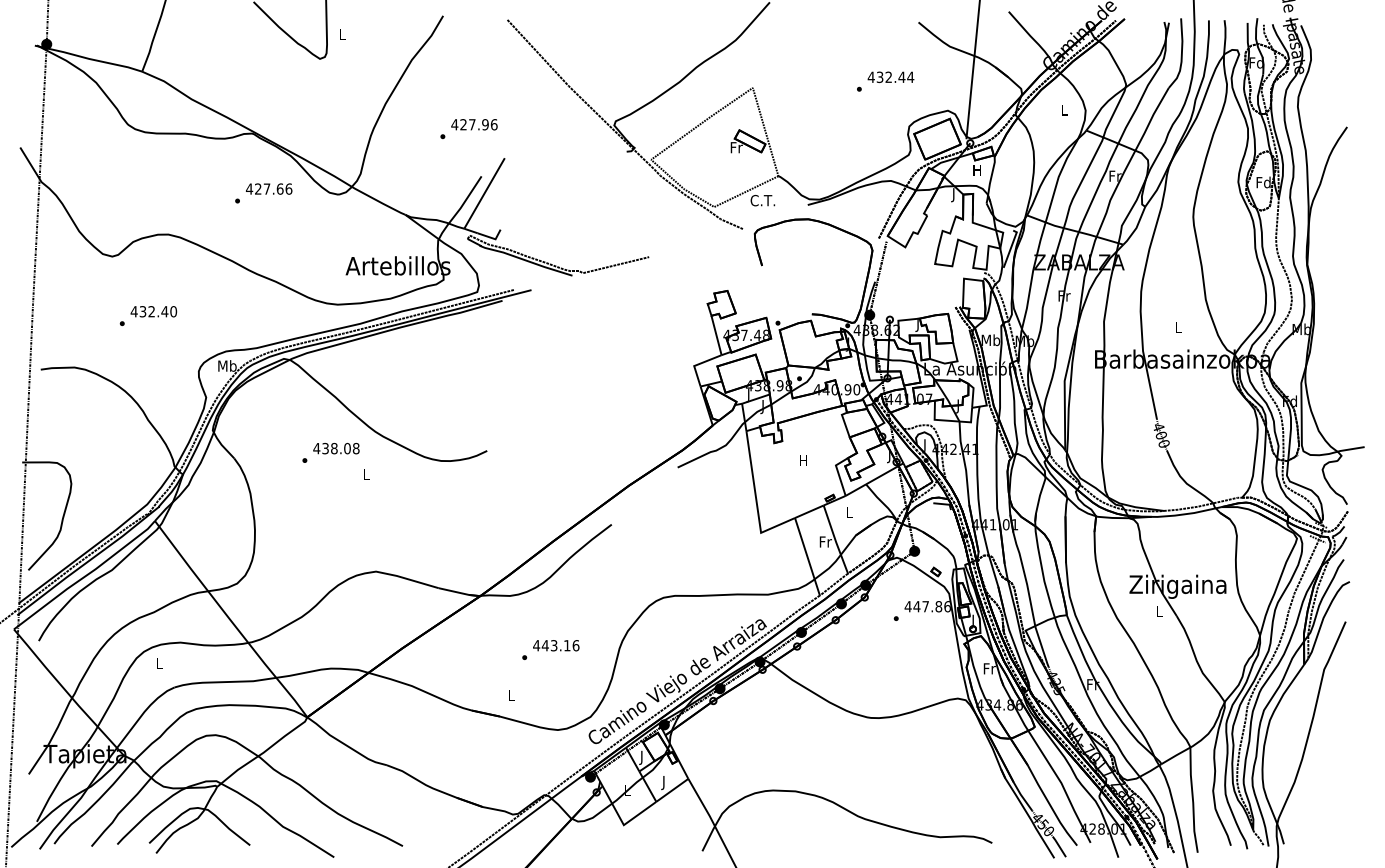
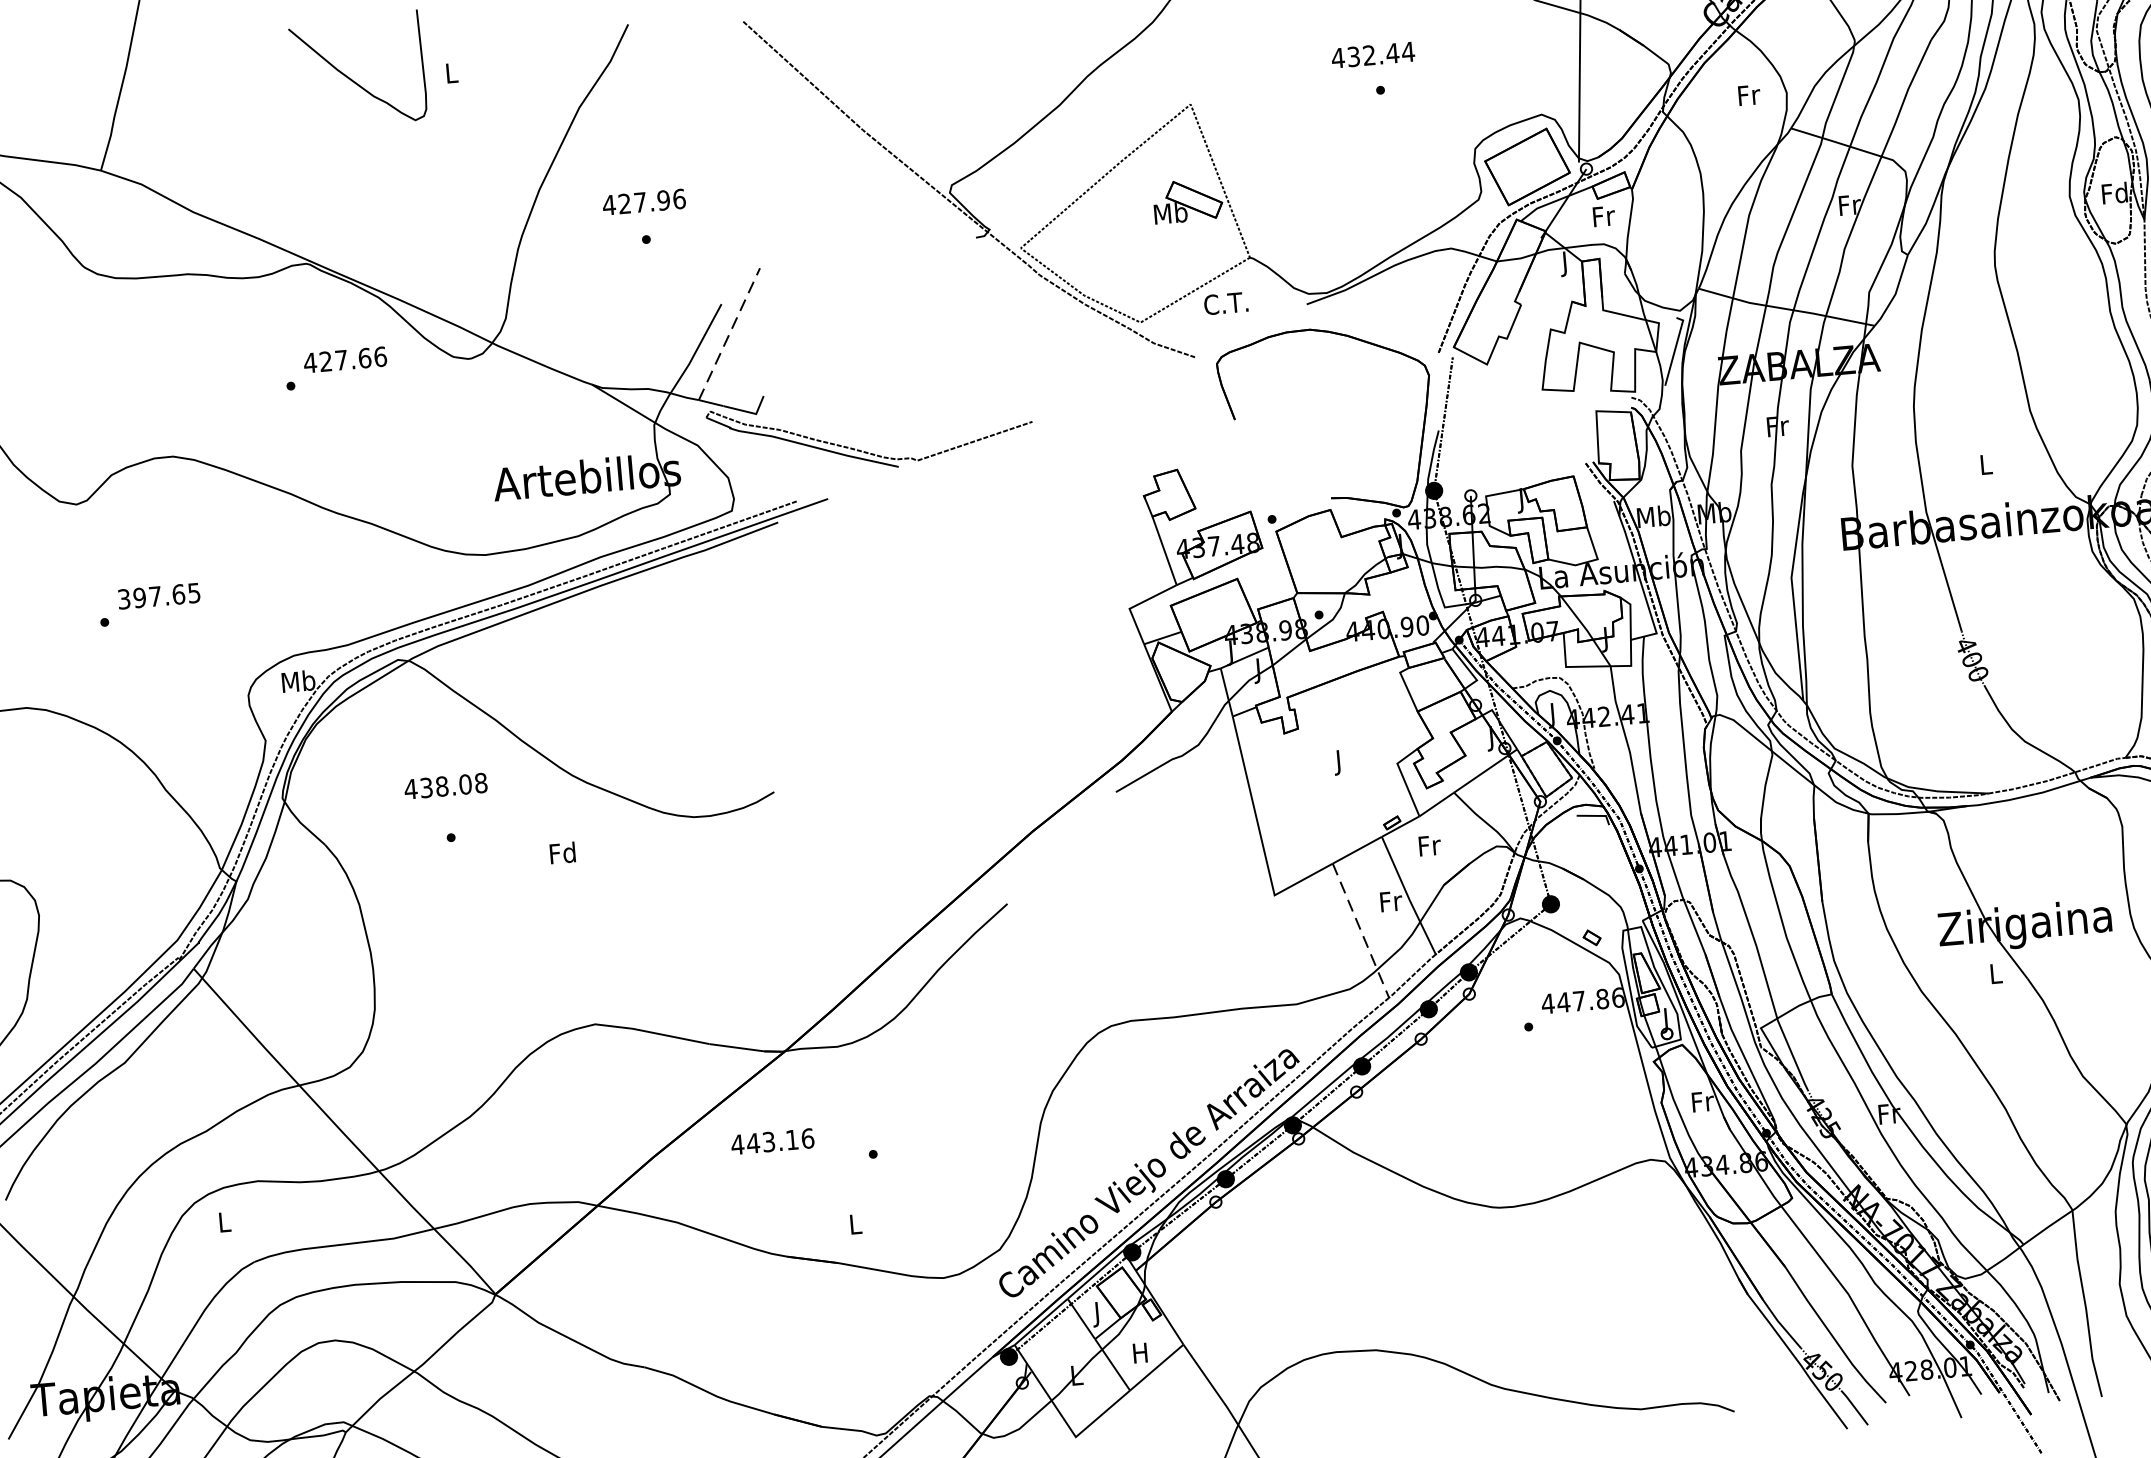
text: (890, 76) -> (1372, 53), moved
text: (1064, 109) -> (1748, 94), L -> Fr
text: (474, 124) -> (644, 201), moved
text: (736, 147) -> (1170, 213), Fr -> Mb
text: (977, 170) -> (1603, 216), H -> Fr
line: (484, 193) -> (729, 334), solid -> dashed
text: (153, 311) -> (158, 595), 432.40 -> 397.65
text: (336, 448) -> (445, 785), moved
text: (803, 462) -> (1339, 763), H -> J
text: (366, 474) -> (563, 852), L -> Fd
text: (850, 512) -> (1430, 845), L -> Fr
line: (807, 556) -> (1360, 930), solid -> dashed
text: (556, 645) -> (773, 1141), moved
text: (663, 783) -> (1139, 1356), J -> H

